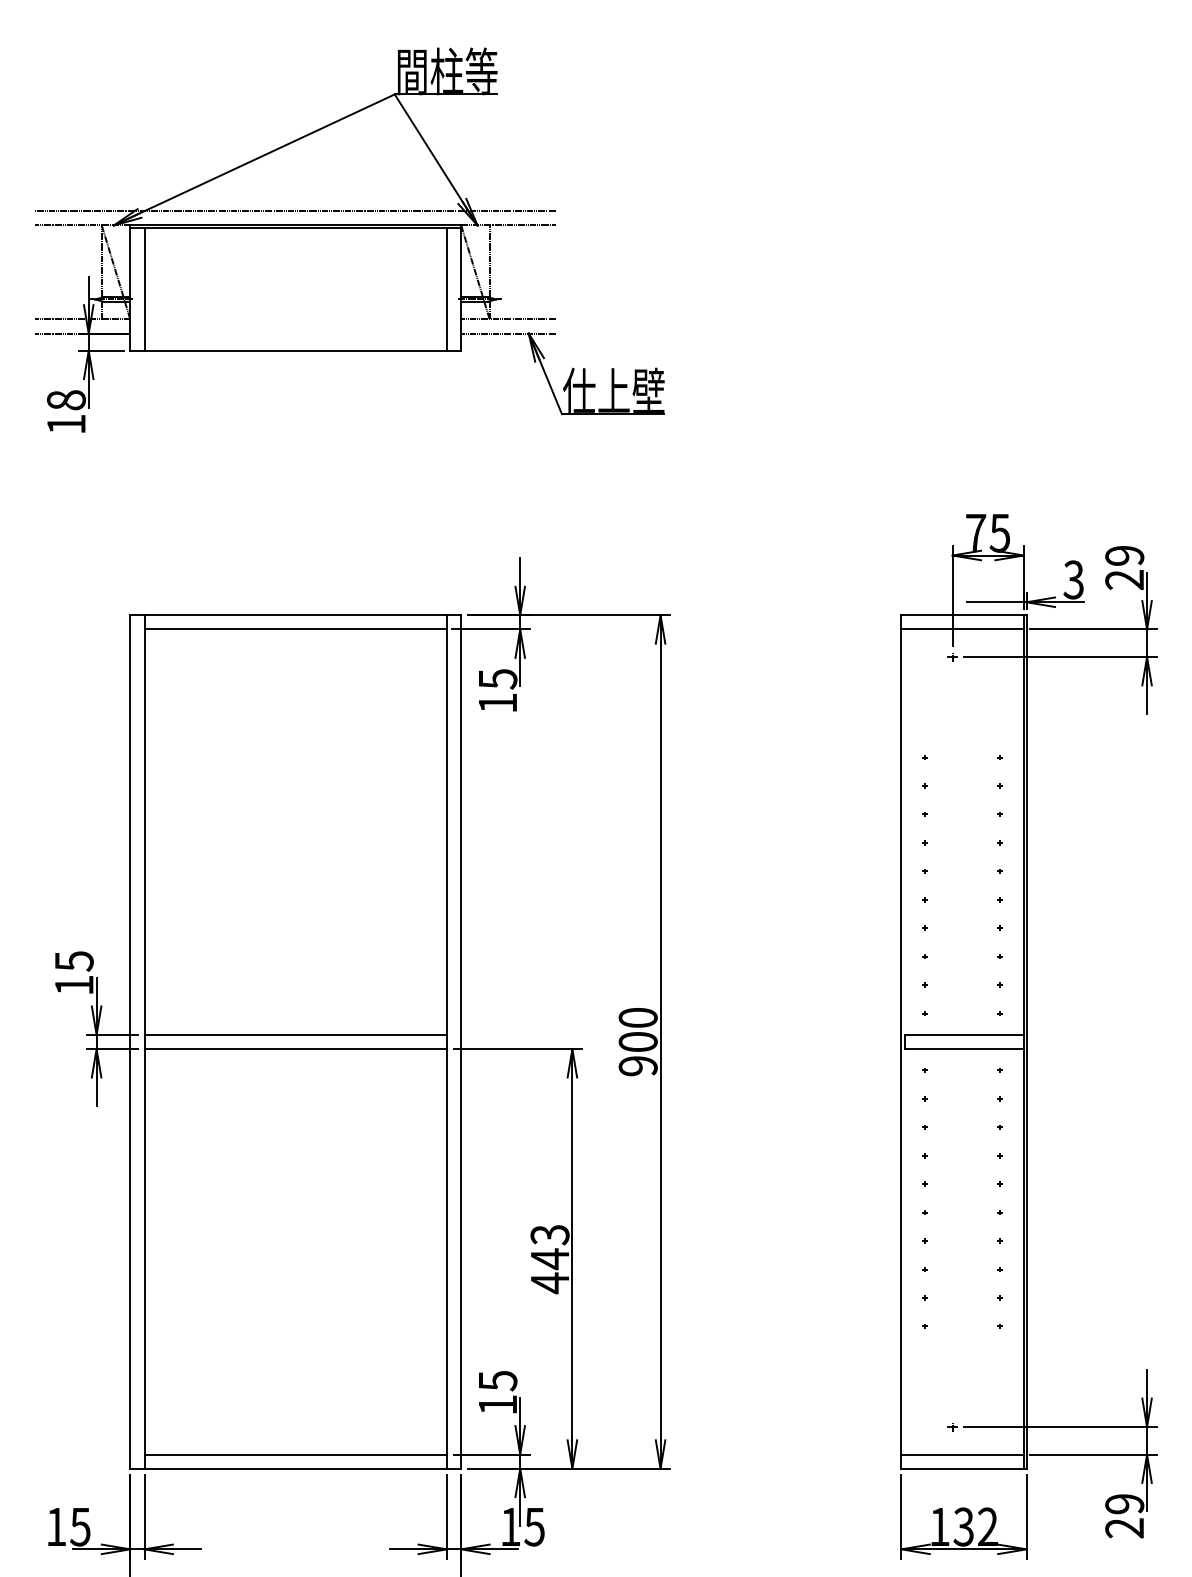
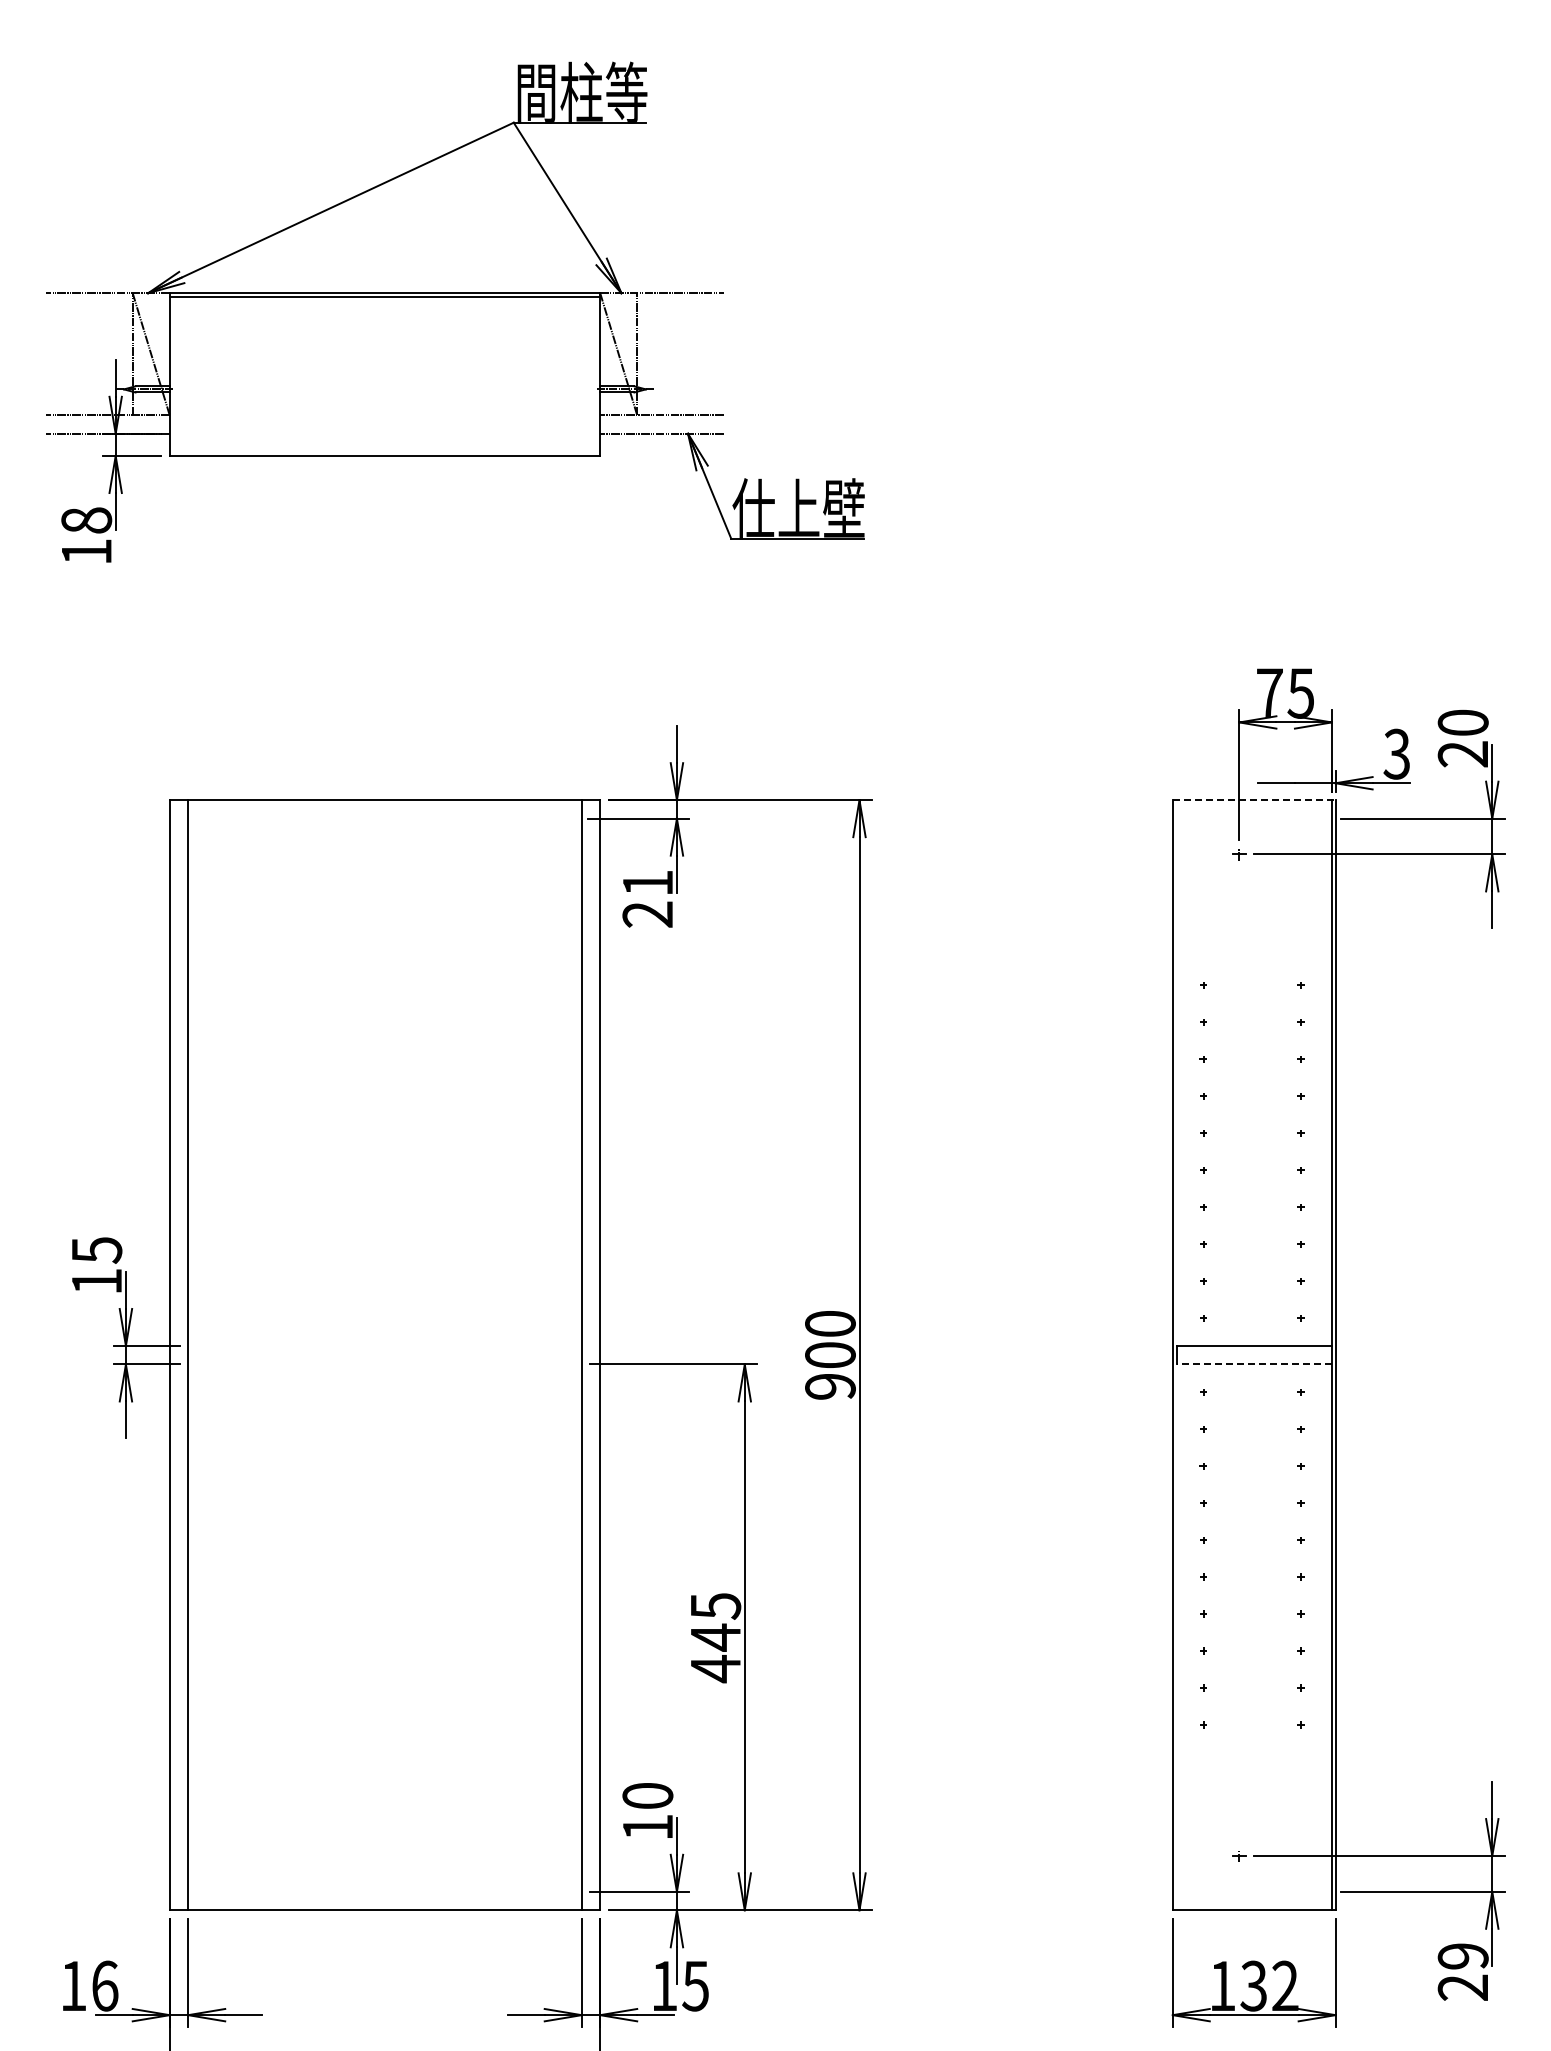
line: (295, 211) -> (384, 274), removed
line: (144, 289) -> (188, 376), removed
line: (446, 289) -> (581, 376), removed
text: (1124, 555) -> (1462, 722), 29 -> 20
line: (964, 615) -> (1254, 800), solid -> dashed
line: (295, 629) -> (384, 818), removed
line: (961, 629) -> (1251, 818), removed
text: (497, 690) -> (647, 898), 15 -> 21
line: (295, 1034) -> (384, 1345), removed
line: (295, 1049) -> (384, 1364), removed
line: (964, 1049) -> (1254, 1364), solid -> dashed
text: (549, 1235) -> (715, 1606), 443 -> 445
text: (497, 1381) -> (647, 1796), 15 -> 10
line: (295, 1454) -> (384, 1891), removed
line: (961, 1454) -> (1251, 1891), removed
text: (80, 1526) -> (104, 1985), 15 -> 16

